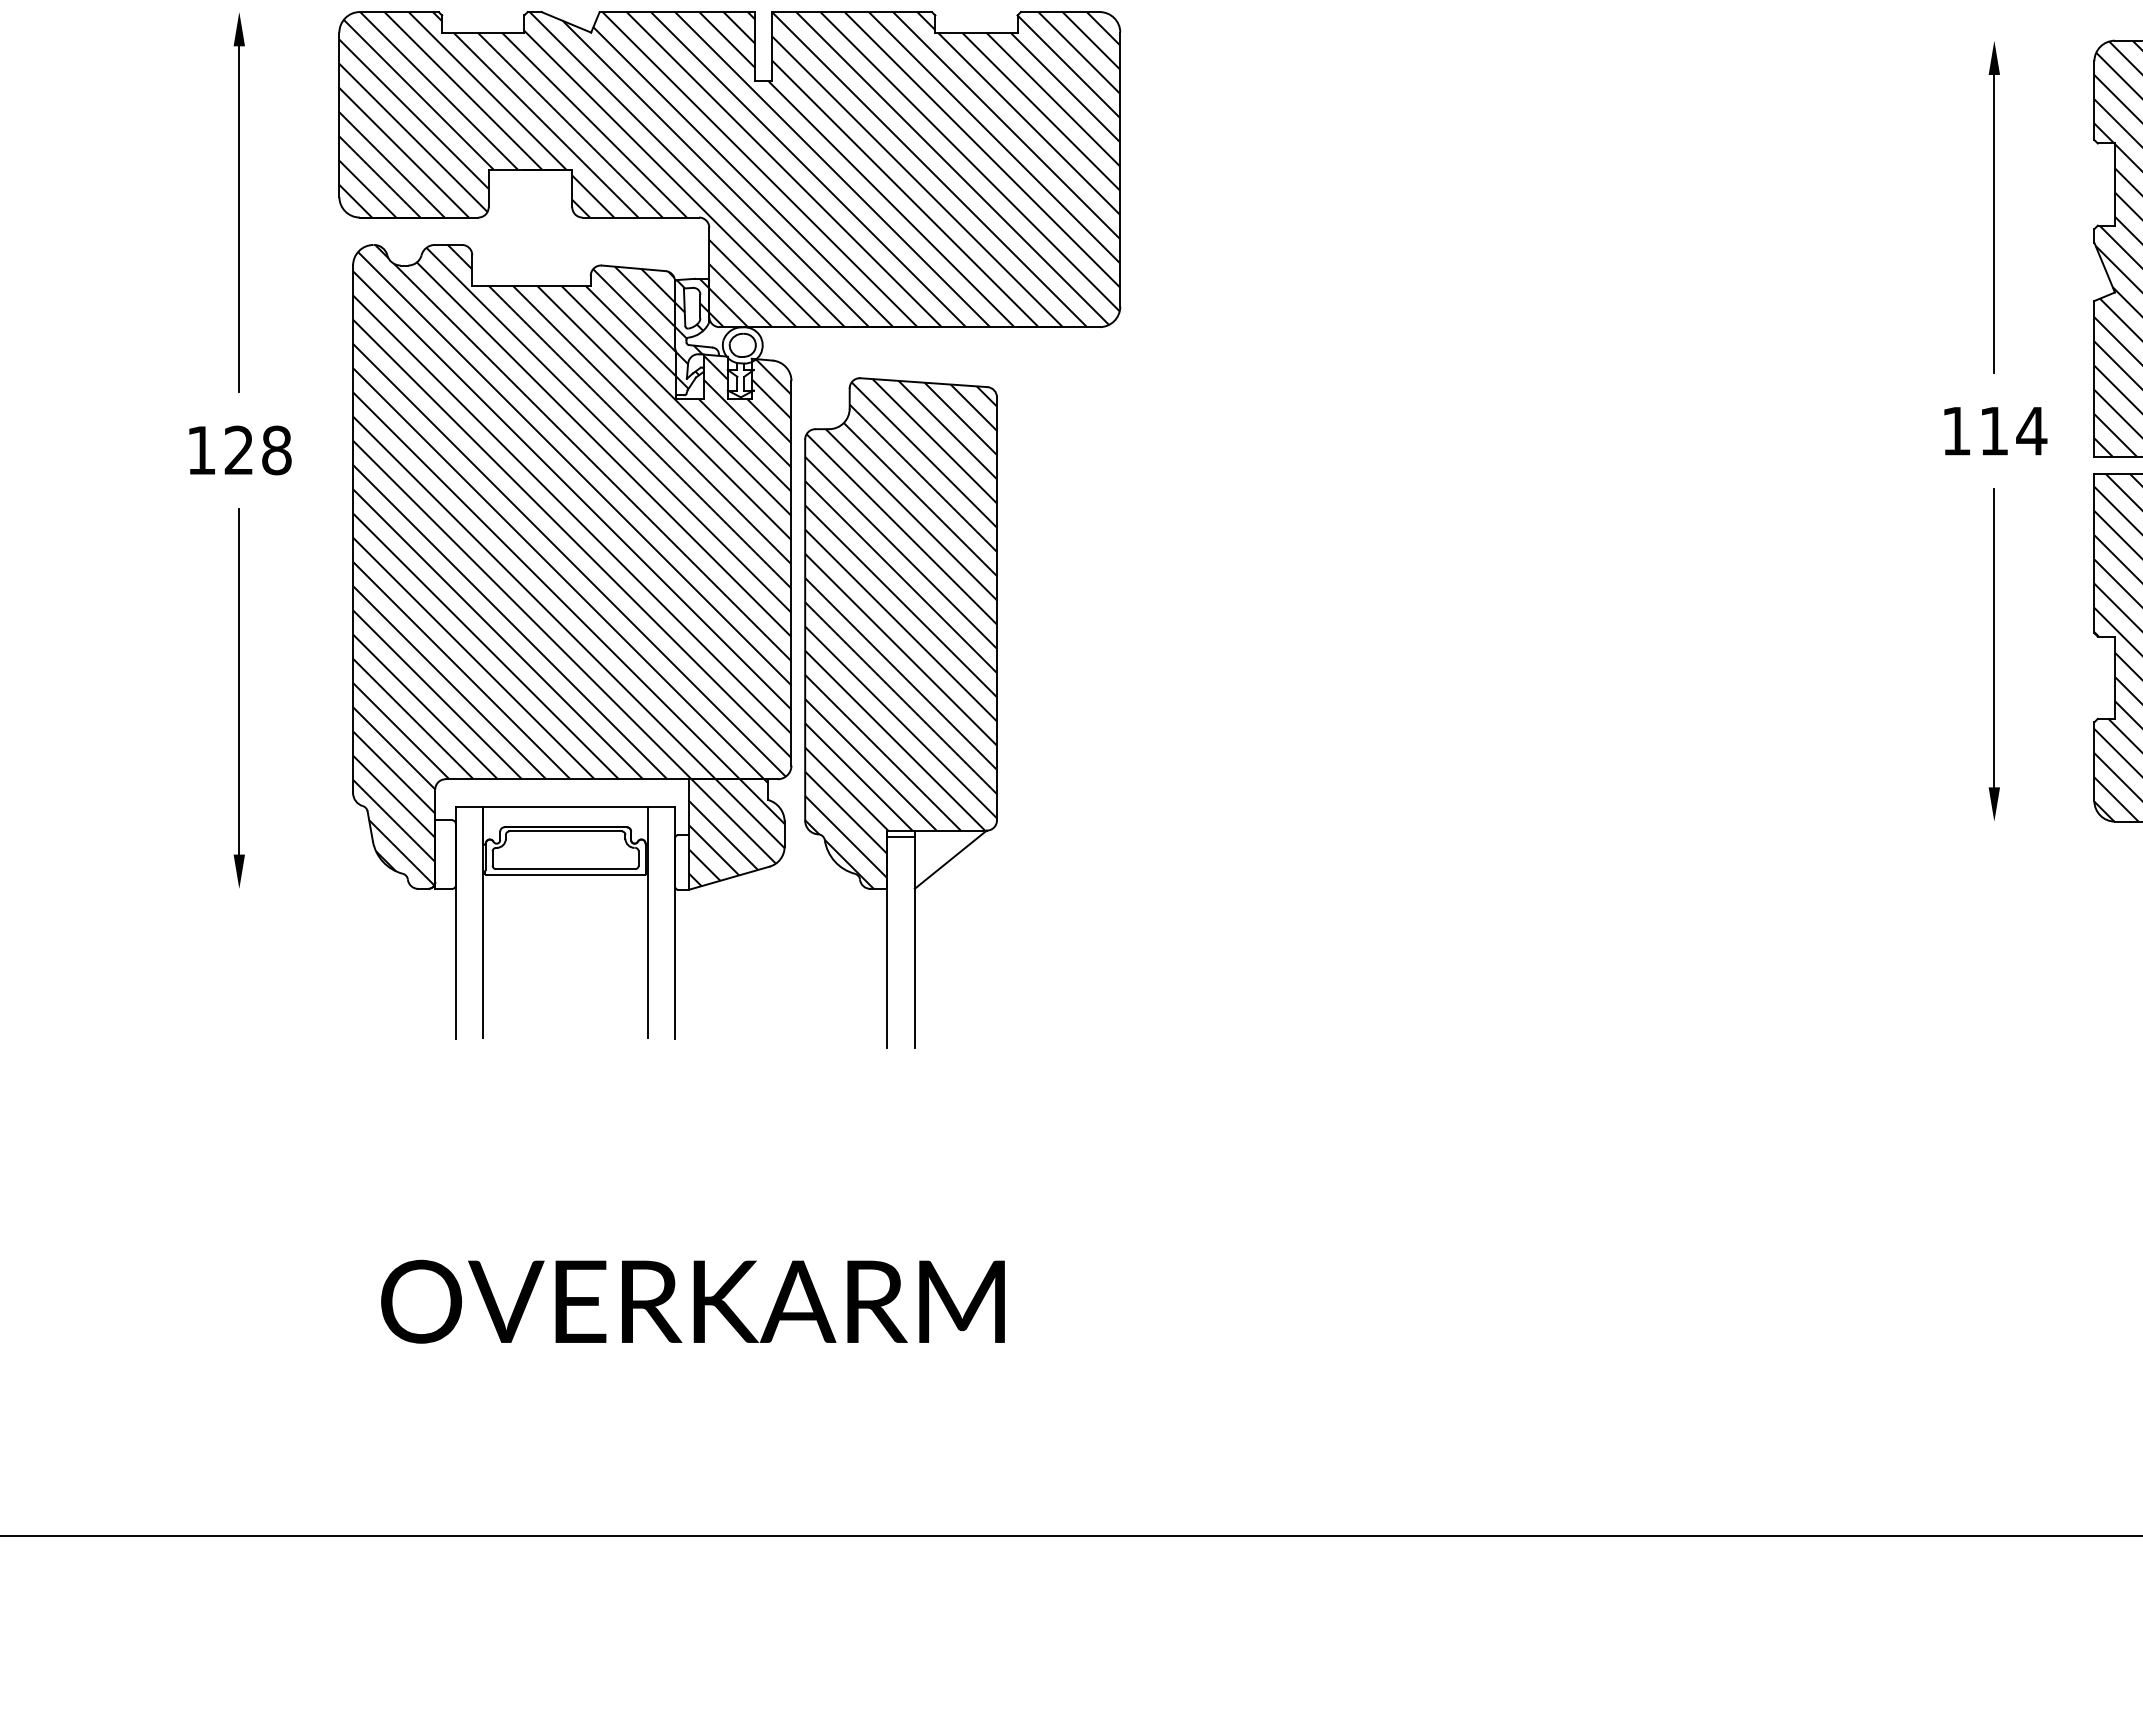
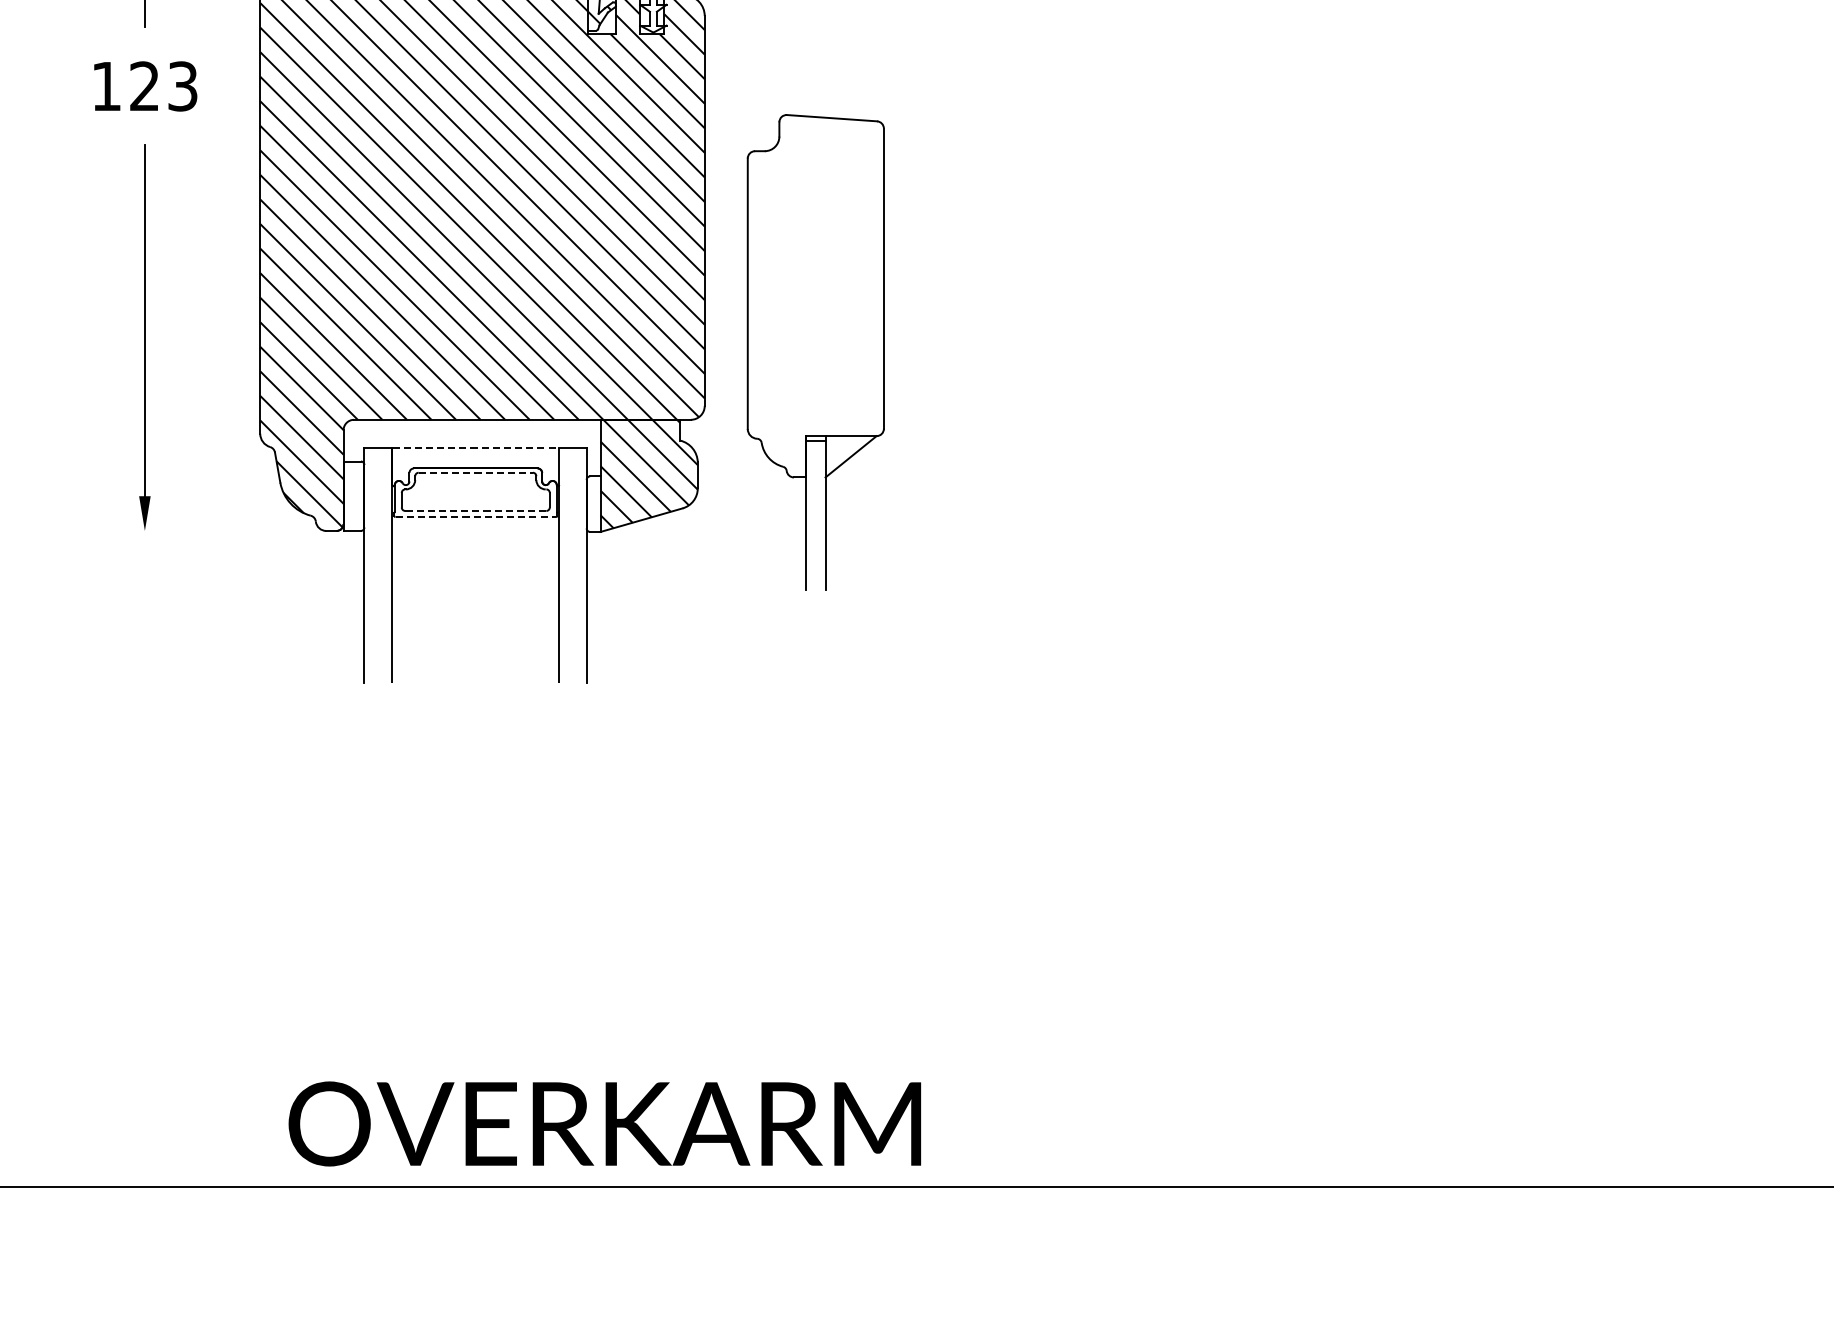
text: (276, 450) -> (182, 86), 128 -> 123
part: (900, 712) -> (815, 352), size x0.7
line: (566, 806) -> (476, 447), solid -> dashed
line: (566, 831) -> (476, 472), solid -> dashed
line: (565, 869) -> (475, 511), solid -> dashed
line: (566, 875) -> (476, 517), solid -> dashed
text: (692, 1301) -> (604, 1123), moved

